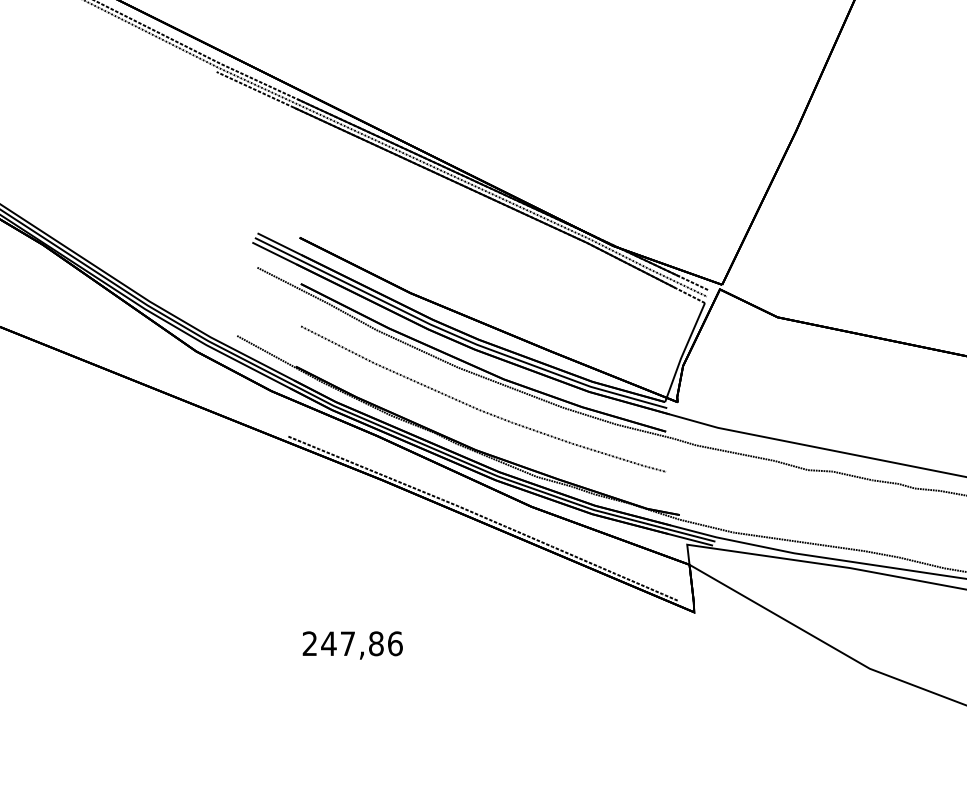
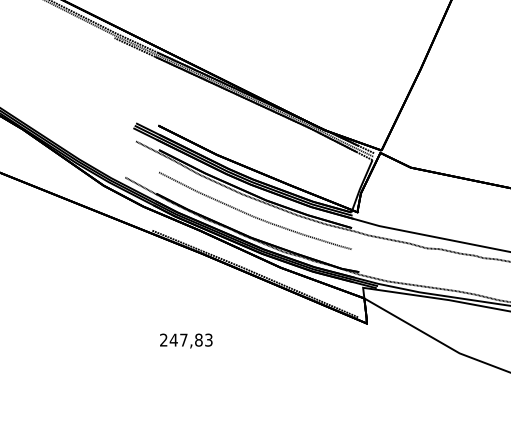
text: (394, 642) -> (208, 339), 247,86 -> 247,83

